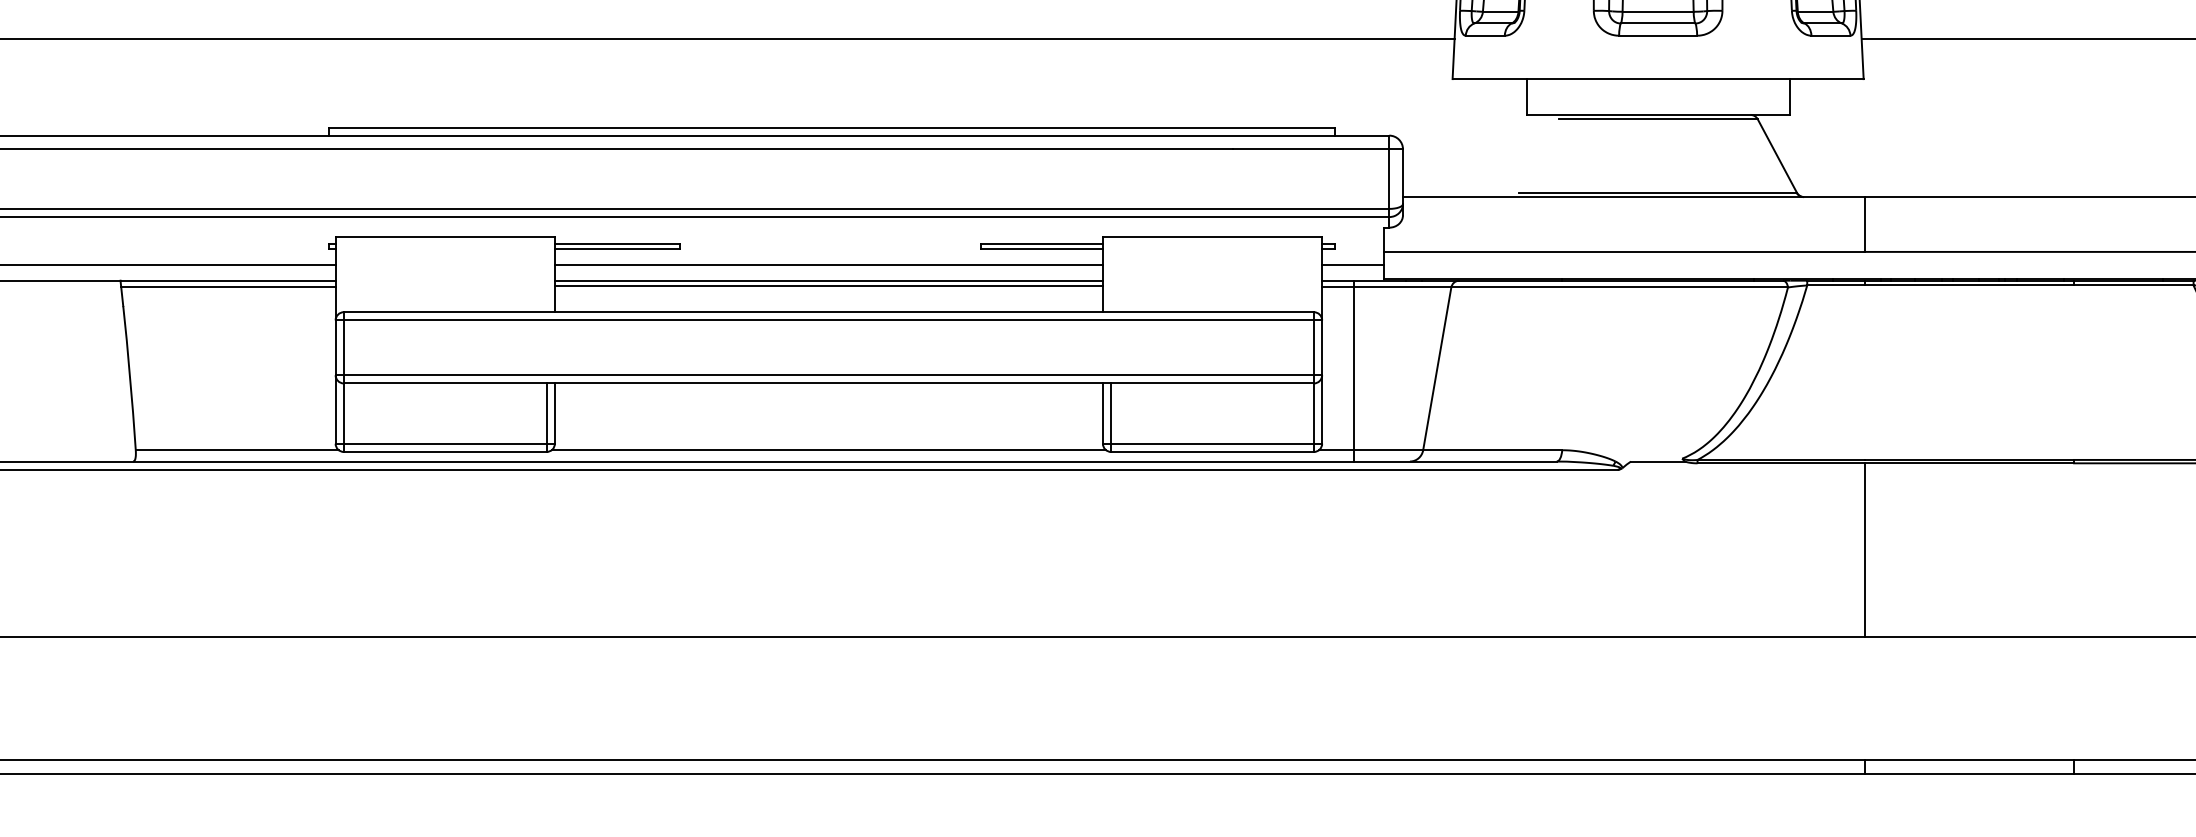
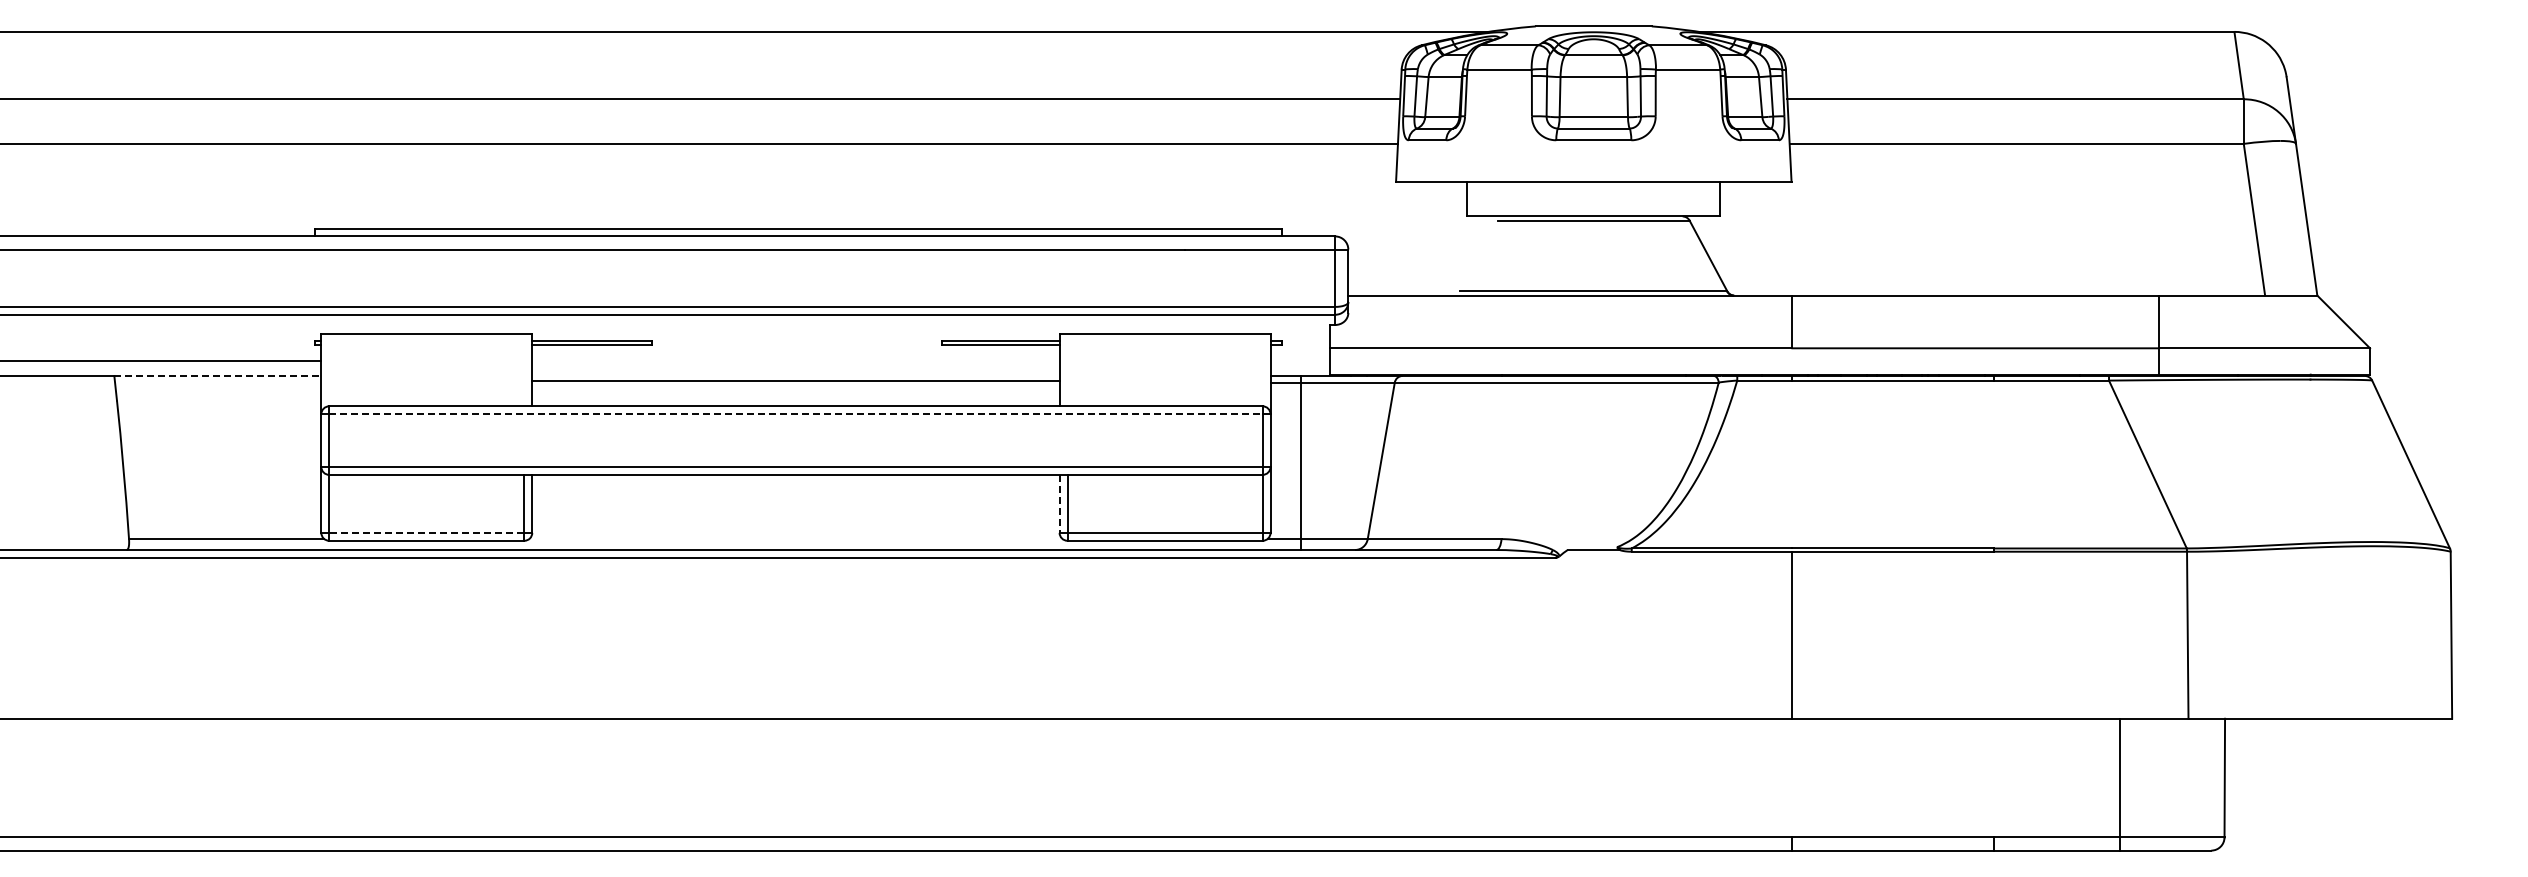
line: (828, 264) -> (795, 360), removed
line: (1353, 264) -> (1300, 360), removed
line: (228, 281) -> (218, 376), solid -> dashed
line: (828, 281) -> (795, 376), removed
line: (228, 287) -> (218, 382), removed
line: (828, 320) -> (795, 414), solid -> dashed
line: (1102, 414) -> (1059, 504), solid -> dashed
line: (444, 443) -> (426, 532), solid -> dashed
line: (828, 450) -> (795, 539), removed

